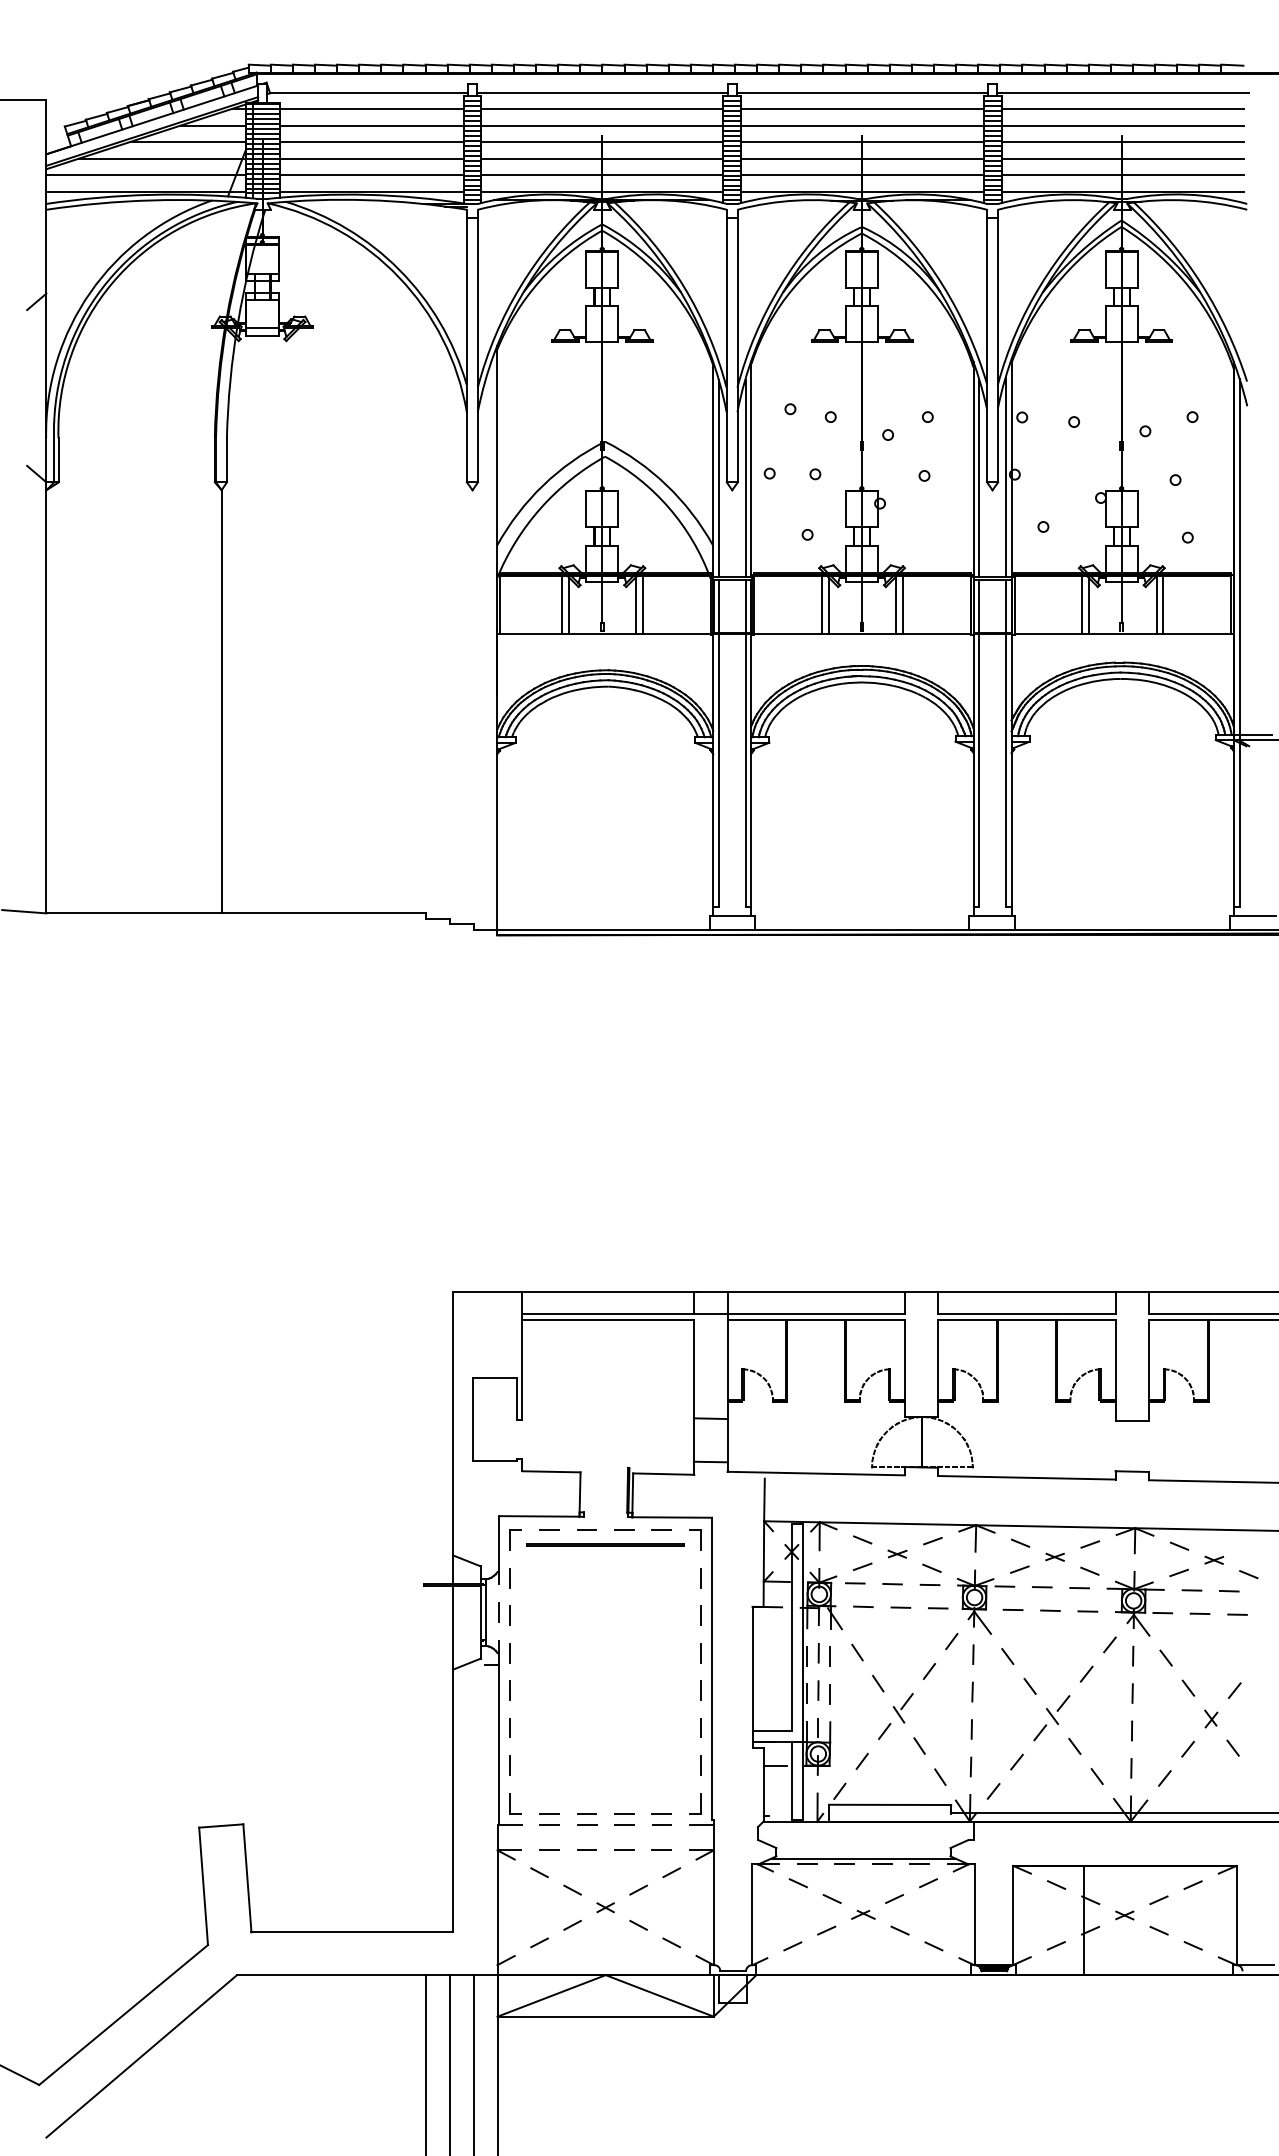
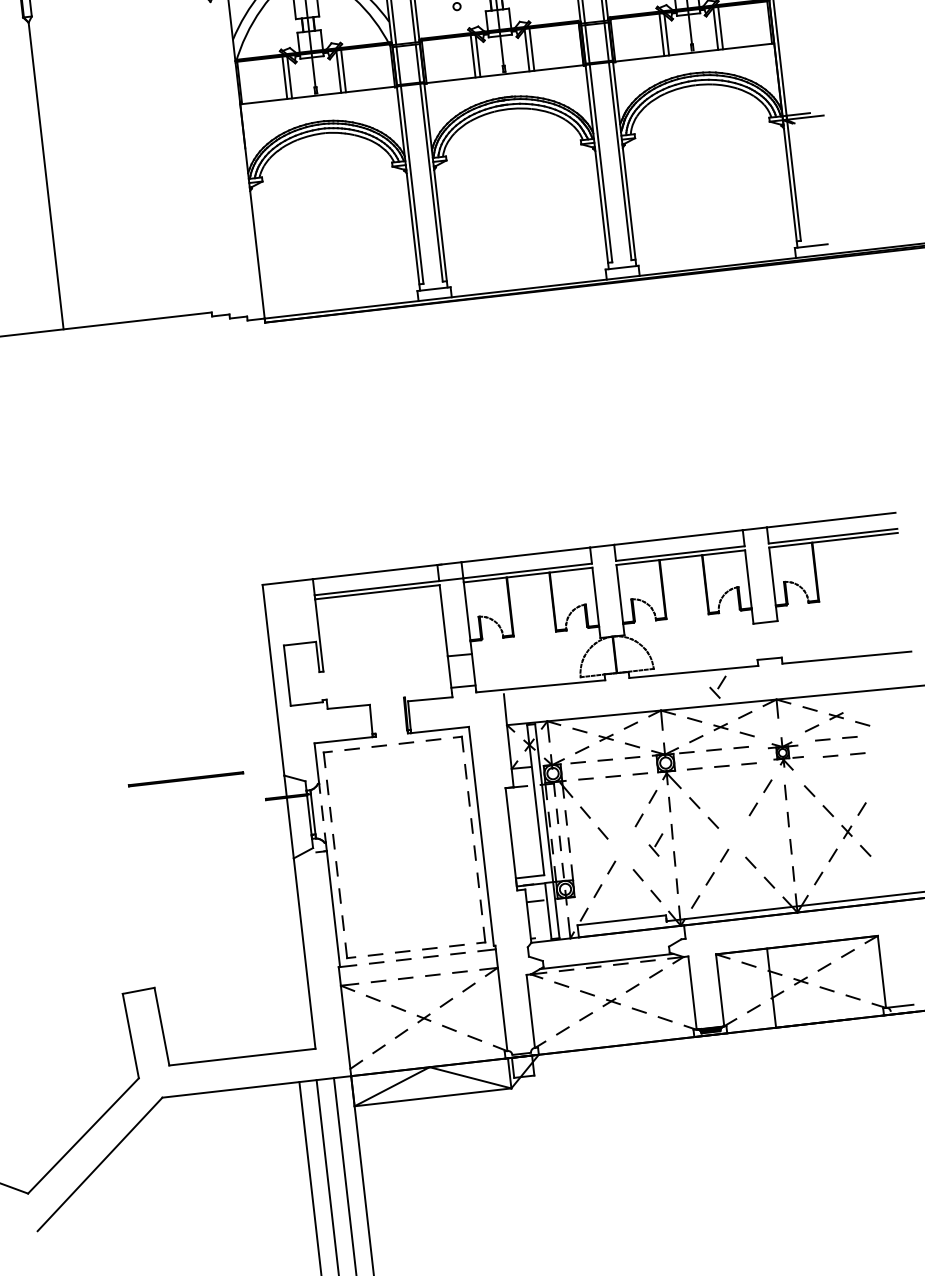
line: (605, 1544) -> (185, 778), moved
part: (1139, 1603) -> (785, 753), size x0.7
part: (902, 1708) -> (656, 845), moved
part: (1058, 1709) -> (718, 687), moved

